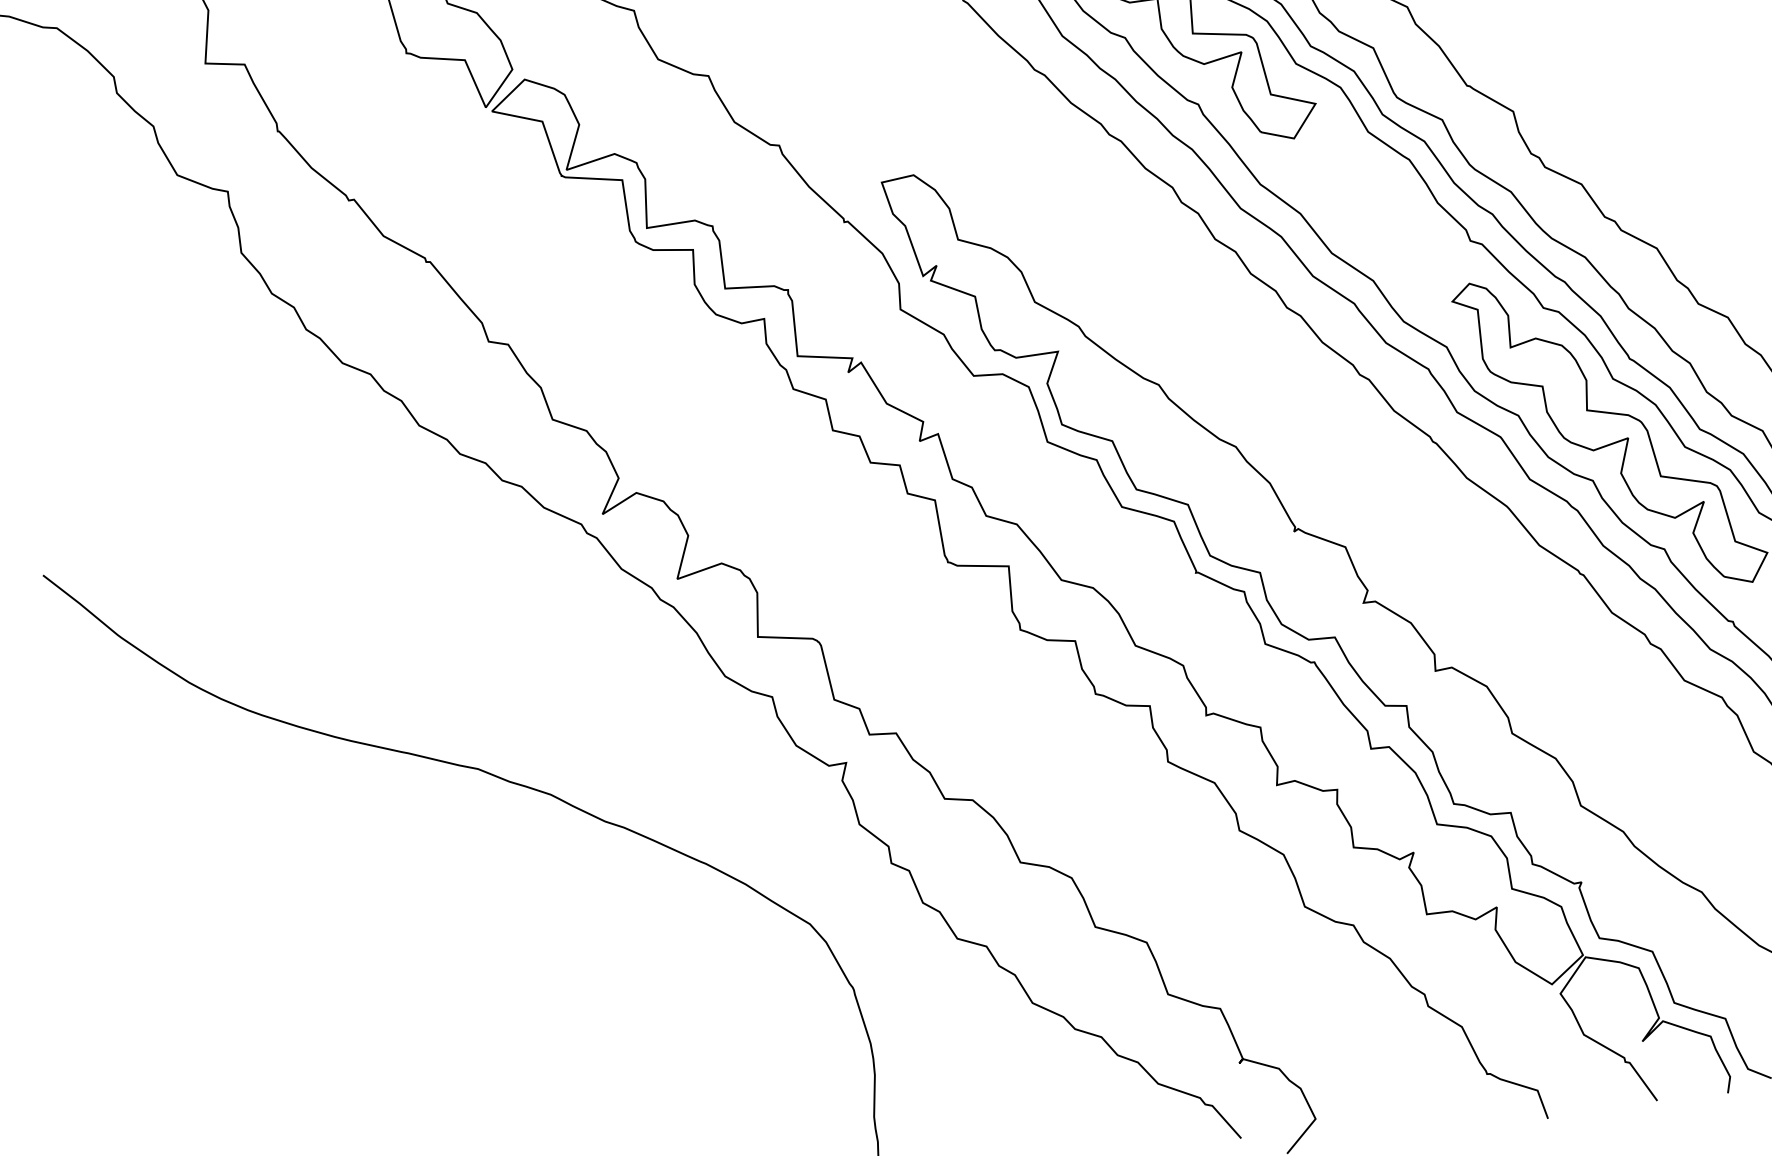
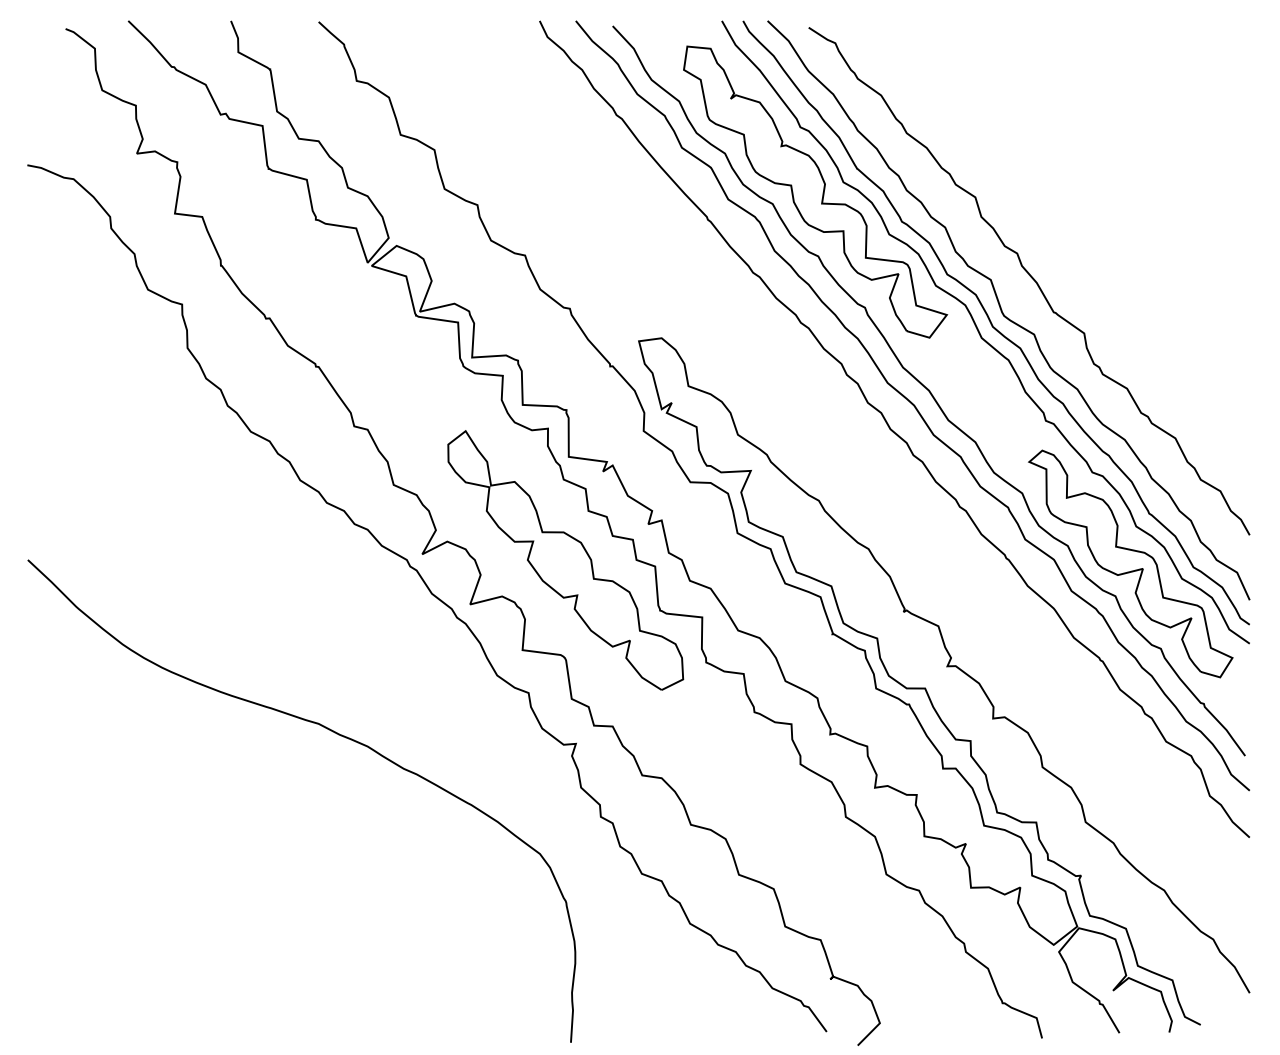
part: (806, 503) -> (565, 560), added

